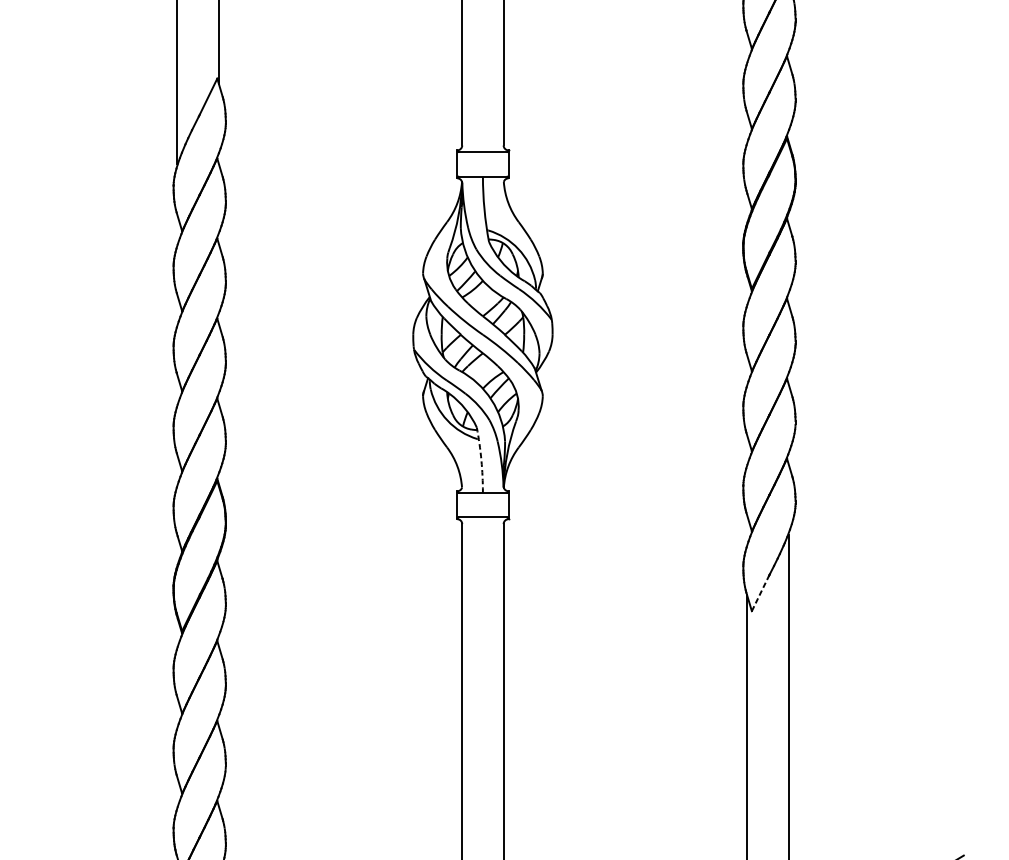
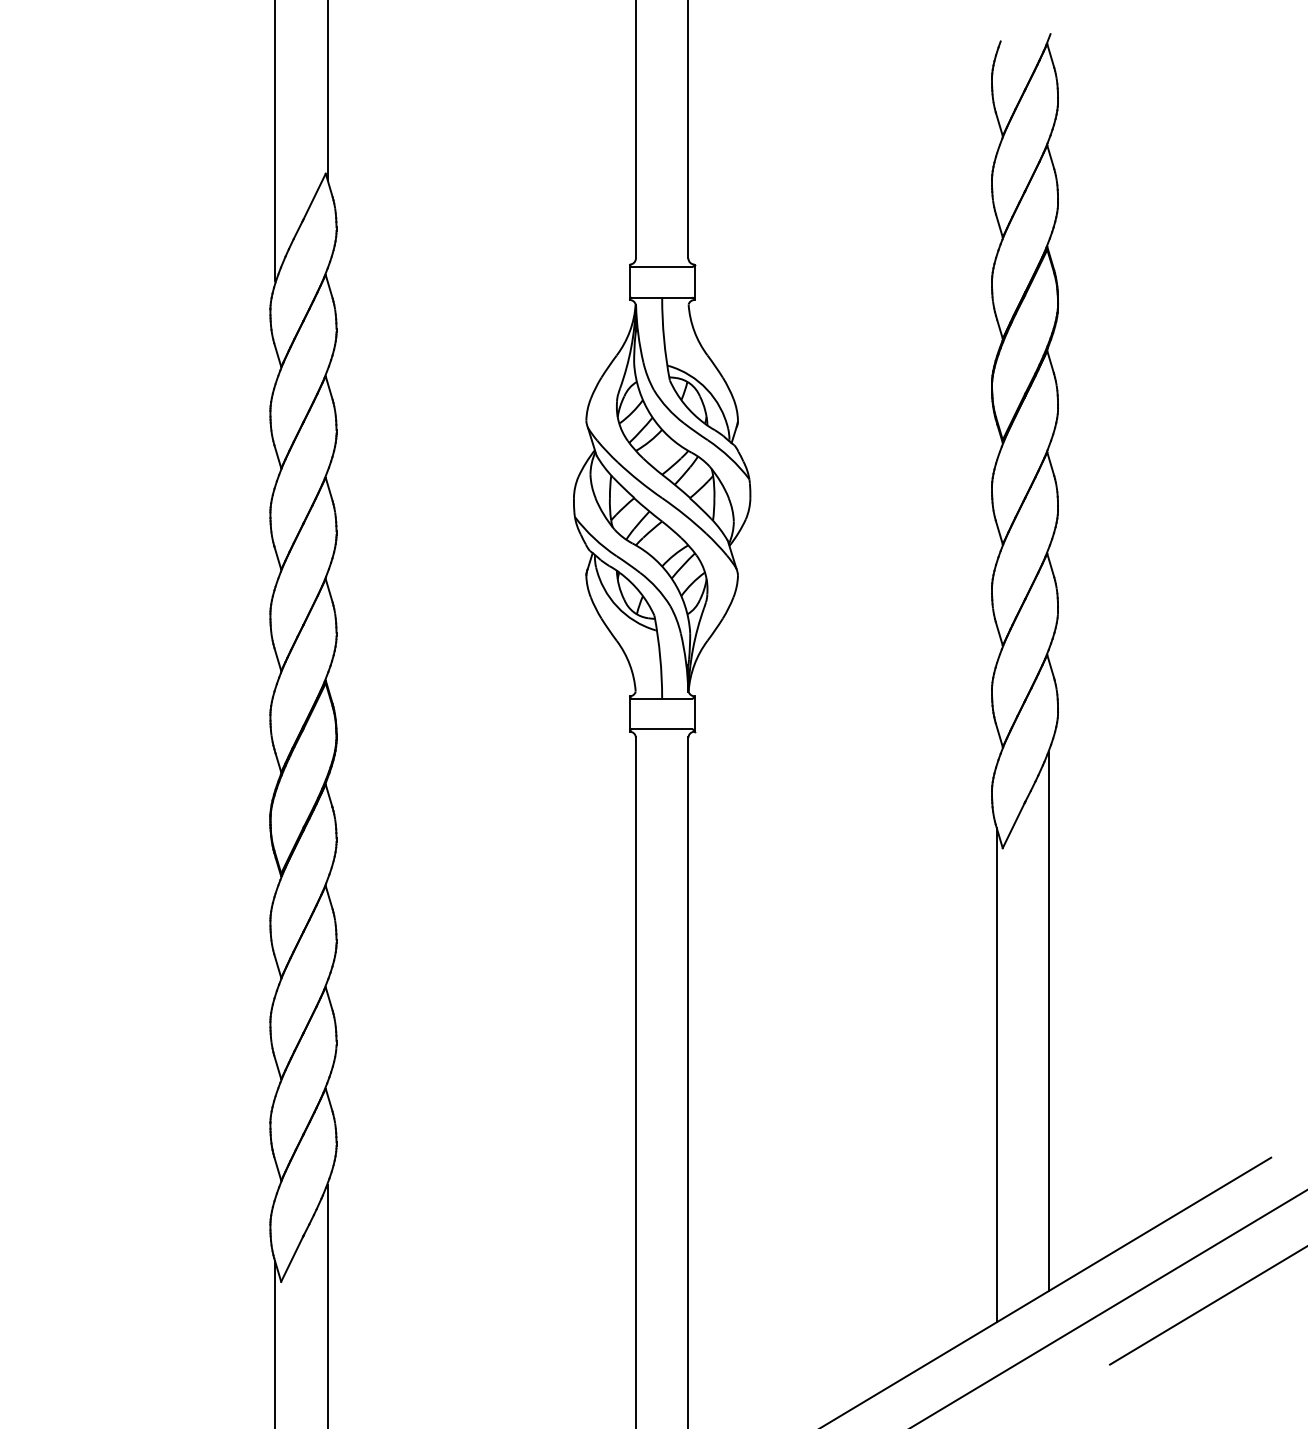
arc: (481, 459) -> (660, 656), dashed -> solid
line: (761, 592) -> (1014, 824), dashed -> solid

